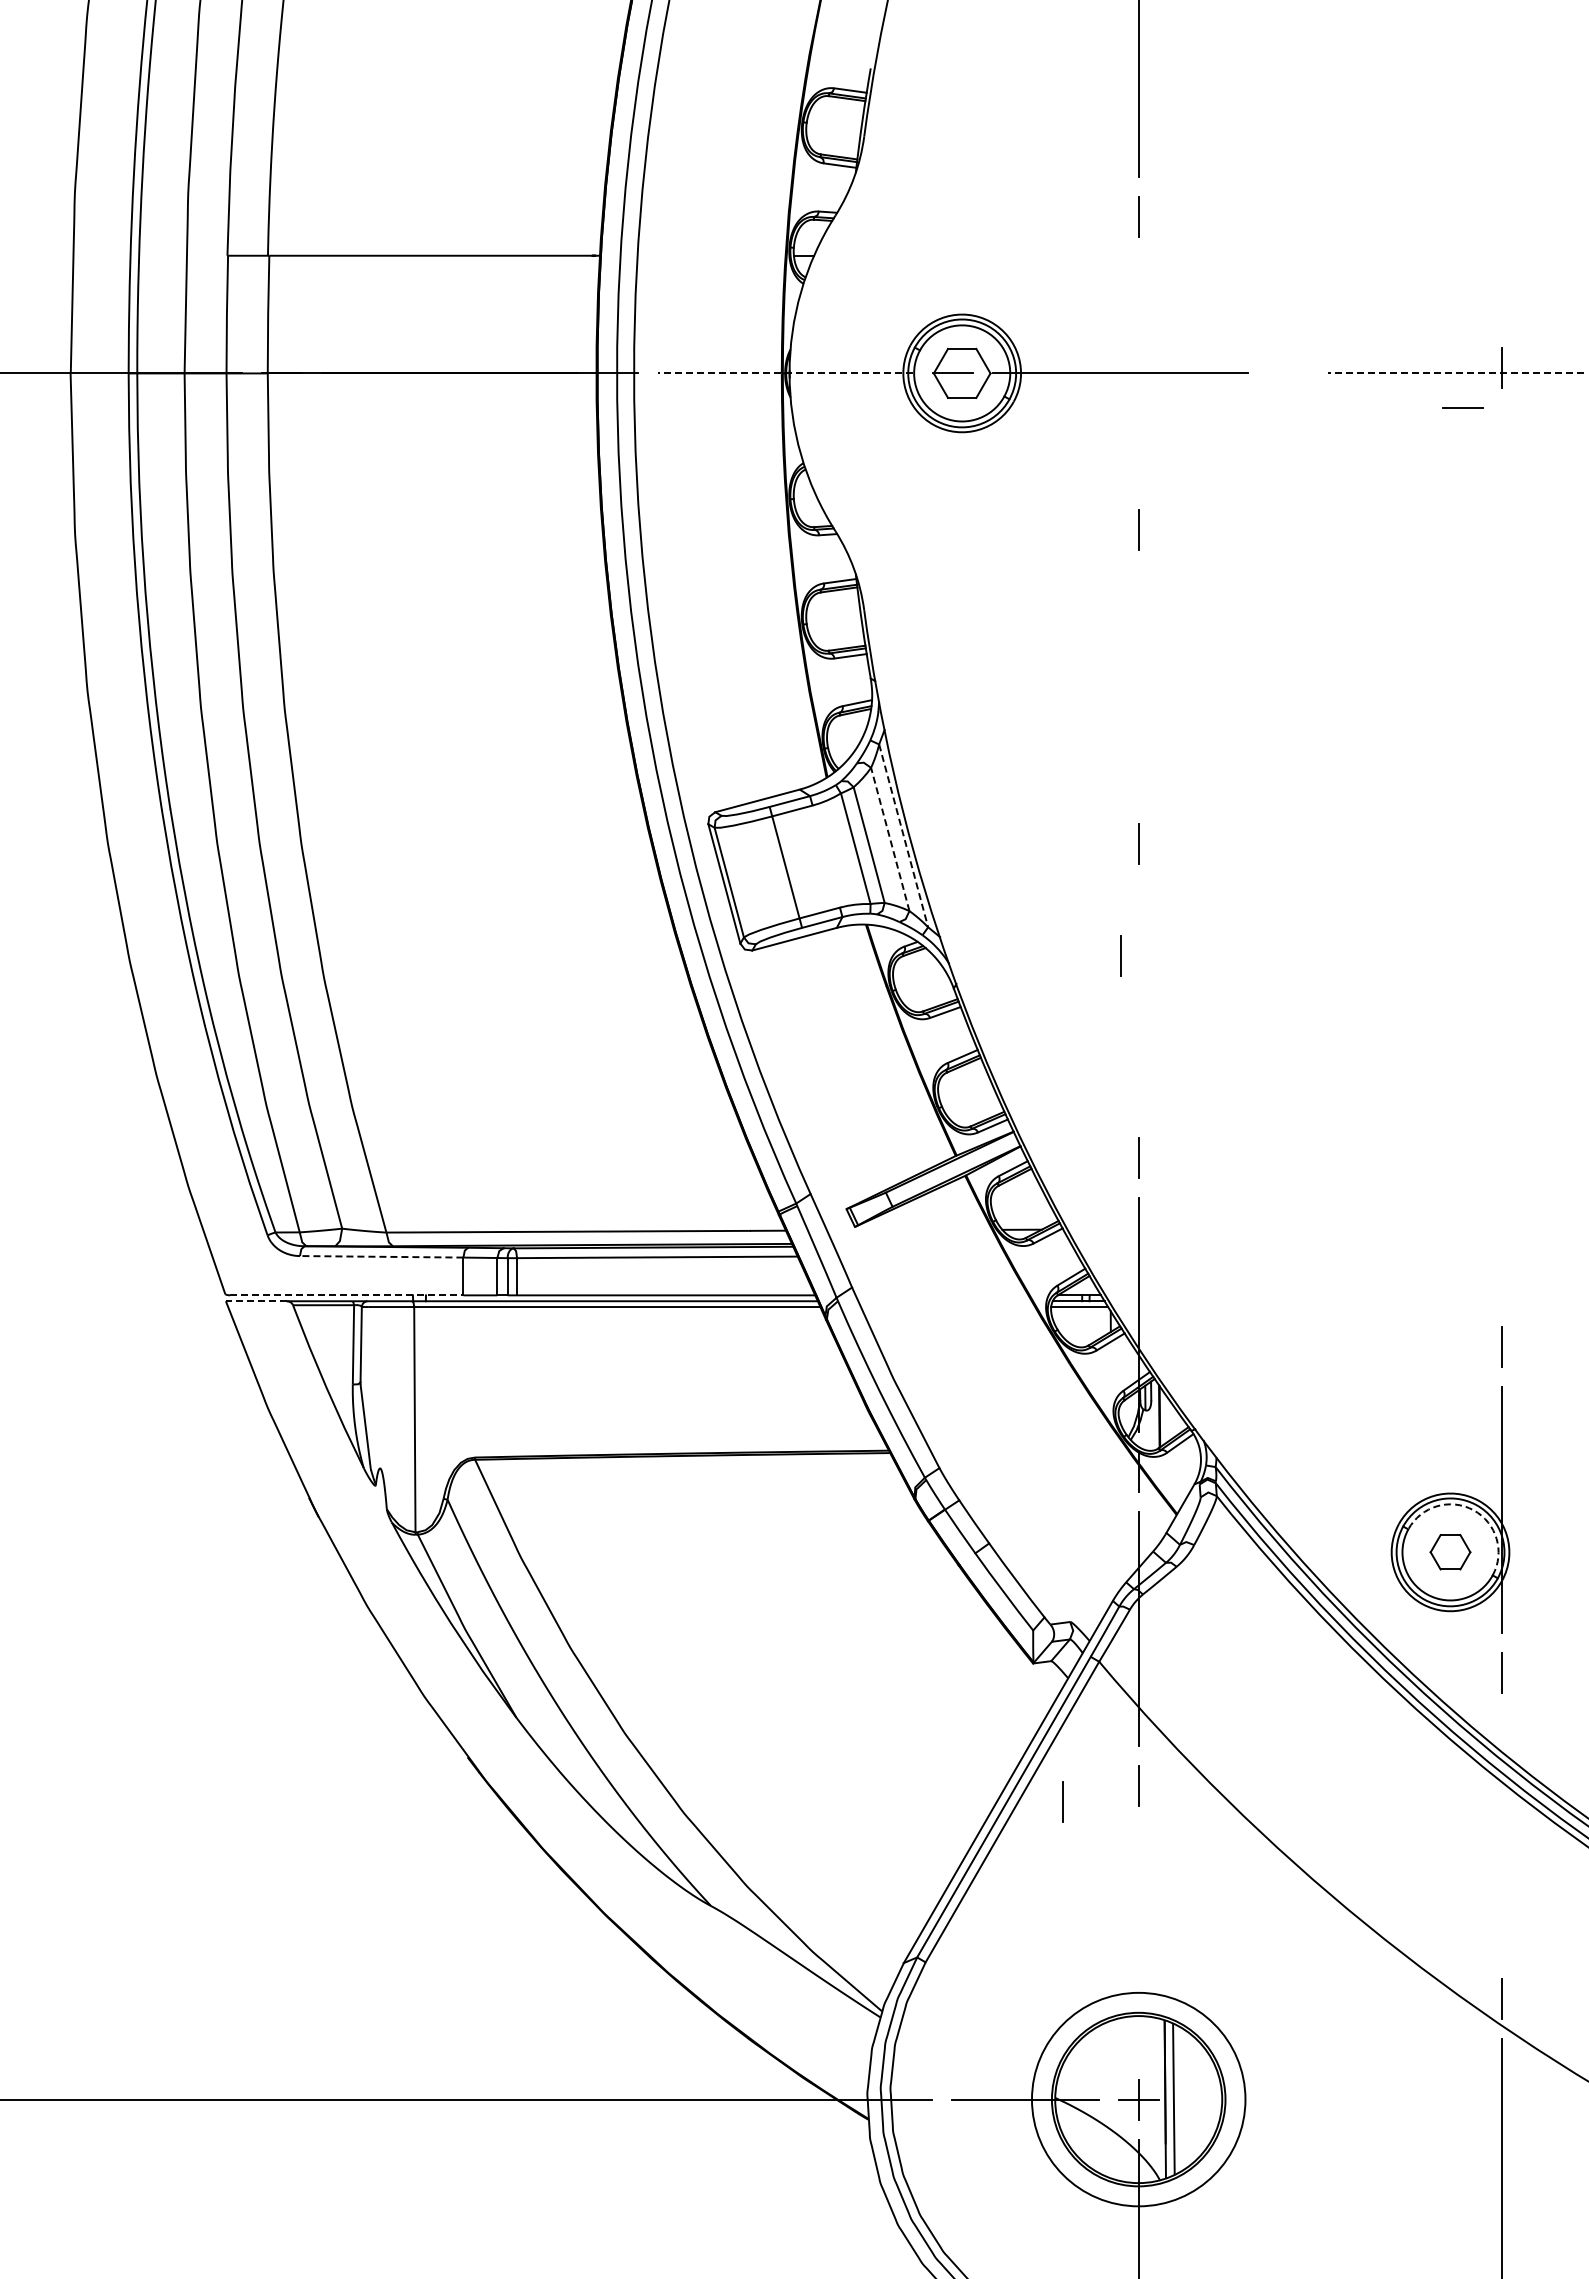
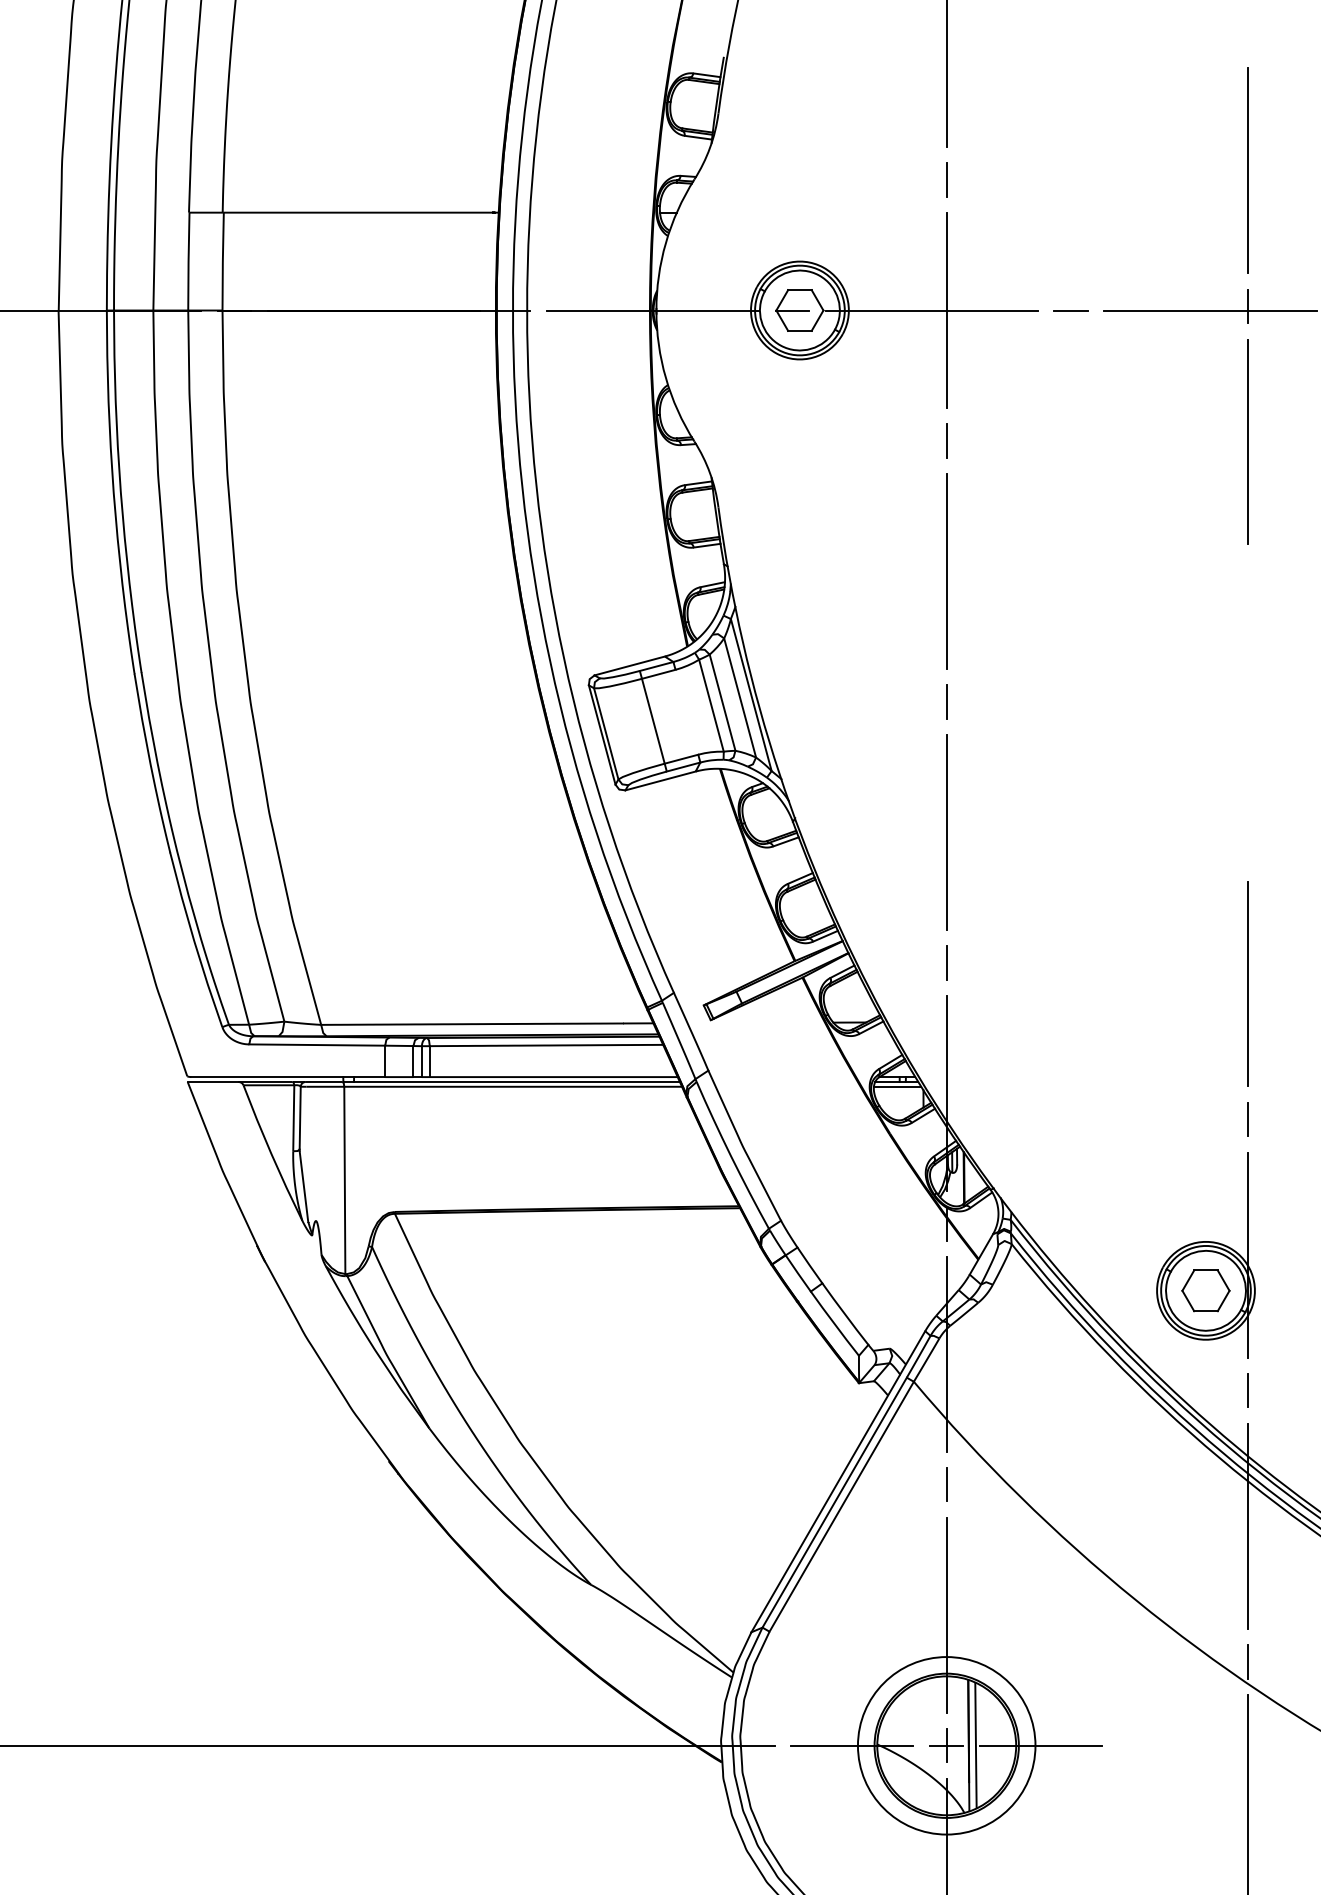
line: (1501, 205) -> (1248, 170), added
line: (785, 373) -> (653, 310), dashed -> solid
line: (1138, 373) -> (946, 310), added
line: (1455, 373) -> (1210, 310), dashed -> solid
line: (1462, 407) -> (1070, 309), moved
line: (1501, 531) -> (1248, 441), added
line: (1138, 687) -> (946, 571), added
line: (903, 835) -> (751, 694), dashed -> solid
line: (890, 838) -> (740, 697), dashed -> solid
line: (1120, 955) -> (931, 794), removed
line: (1138, 1000) -> (946, 831), added
line: (1501, 1183) -> (1248, 984), added
line: (381, 1256) -> (317, 1044), dashed -> solid
line: (346, 1295) -> (287, 1077), dashed -> solid
line: (255, 1301) -> (212, 1082), dashed -> solid
arc: (1473, 1510) -> (1225, 1255), dashed -> solid
part: (1450, 1551) -> (1205, 1290), size x1.43
line: (1062, 1801) -> (883, 1497), removed
line: (1501, 1835) -> (1248, 1526), added
line: (1138, 1942) -> (946, 1615), added
line: (1251, 2099) -> (1040, 1745), added

